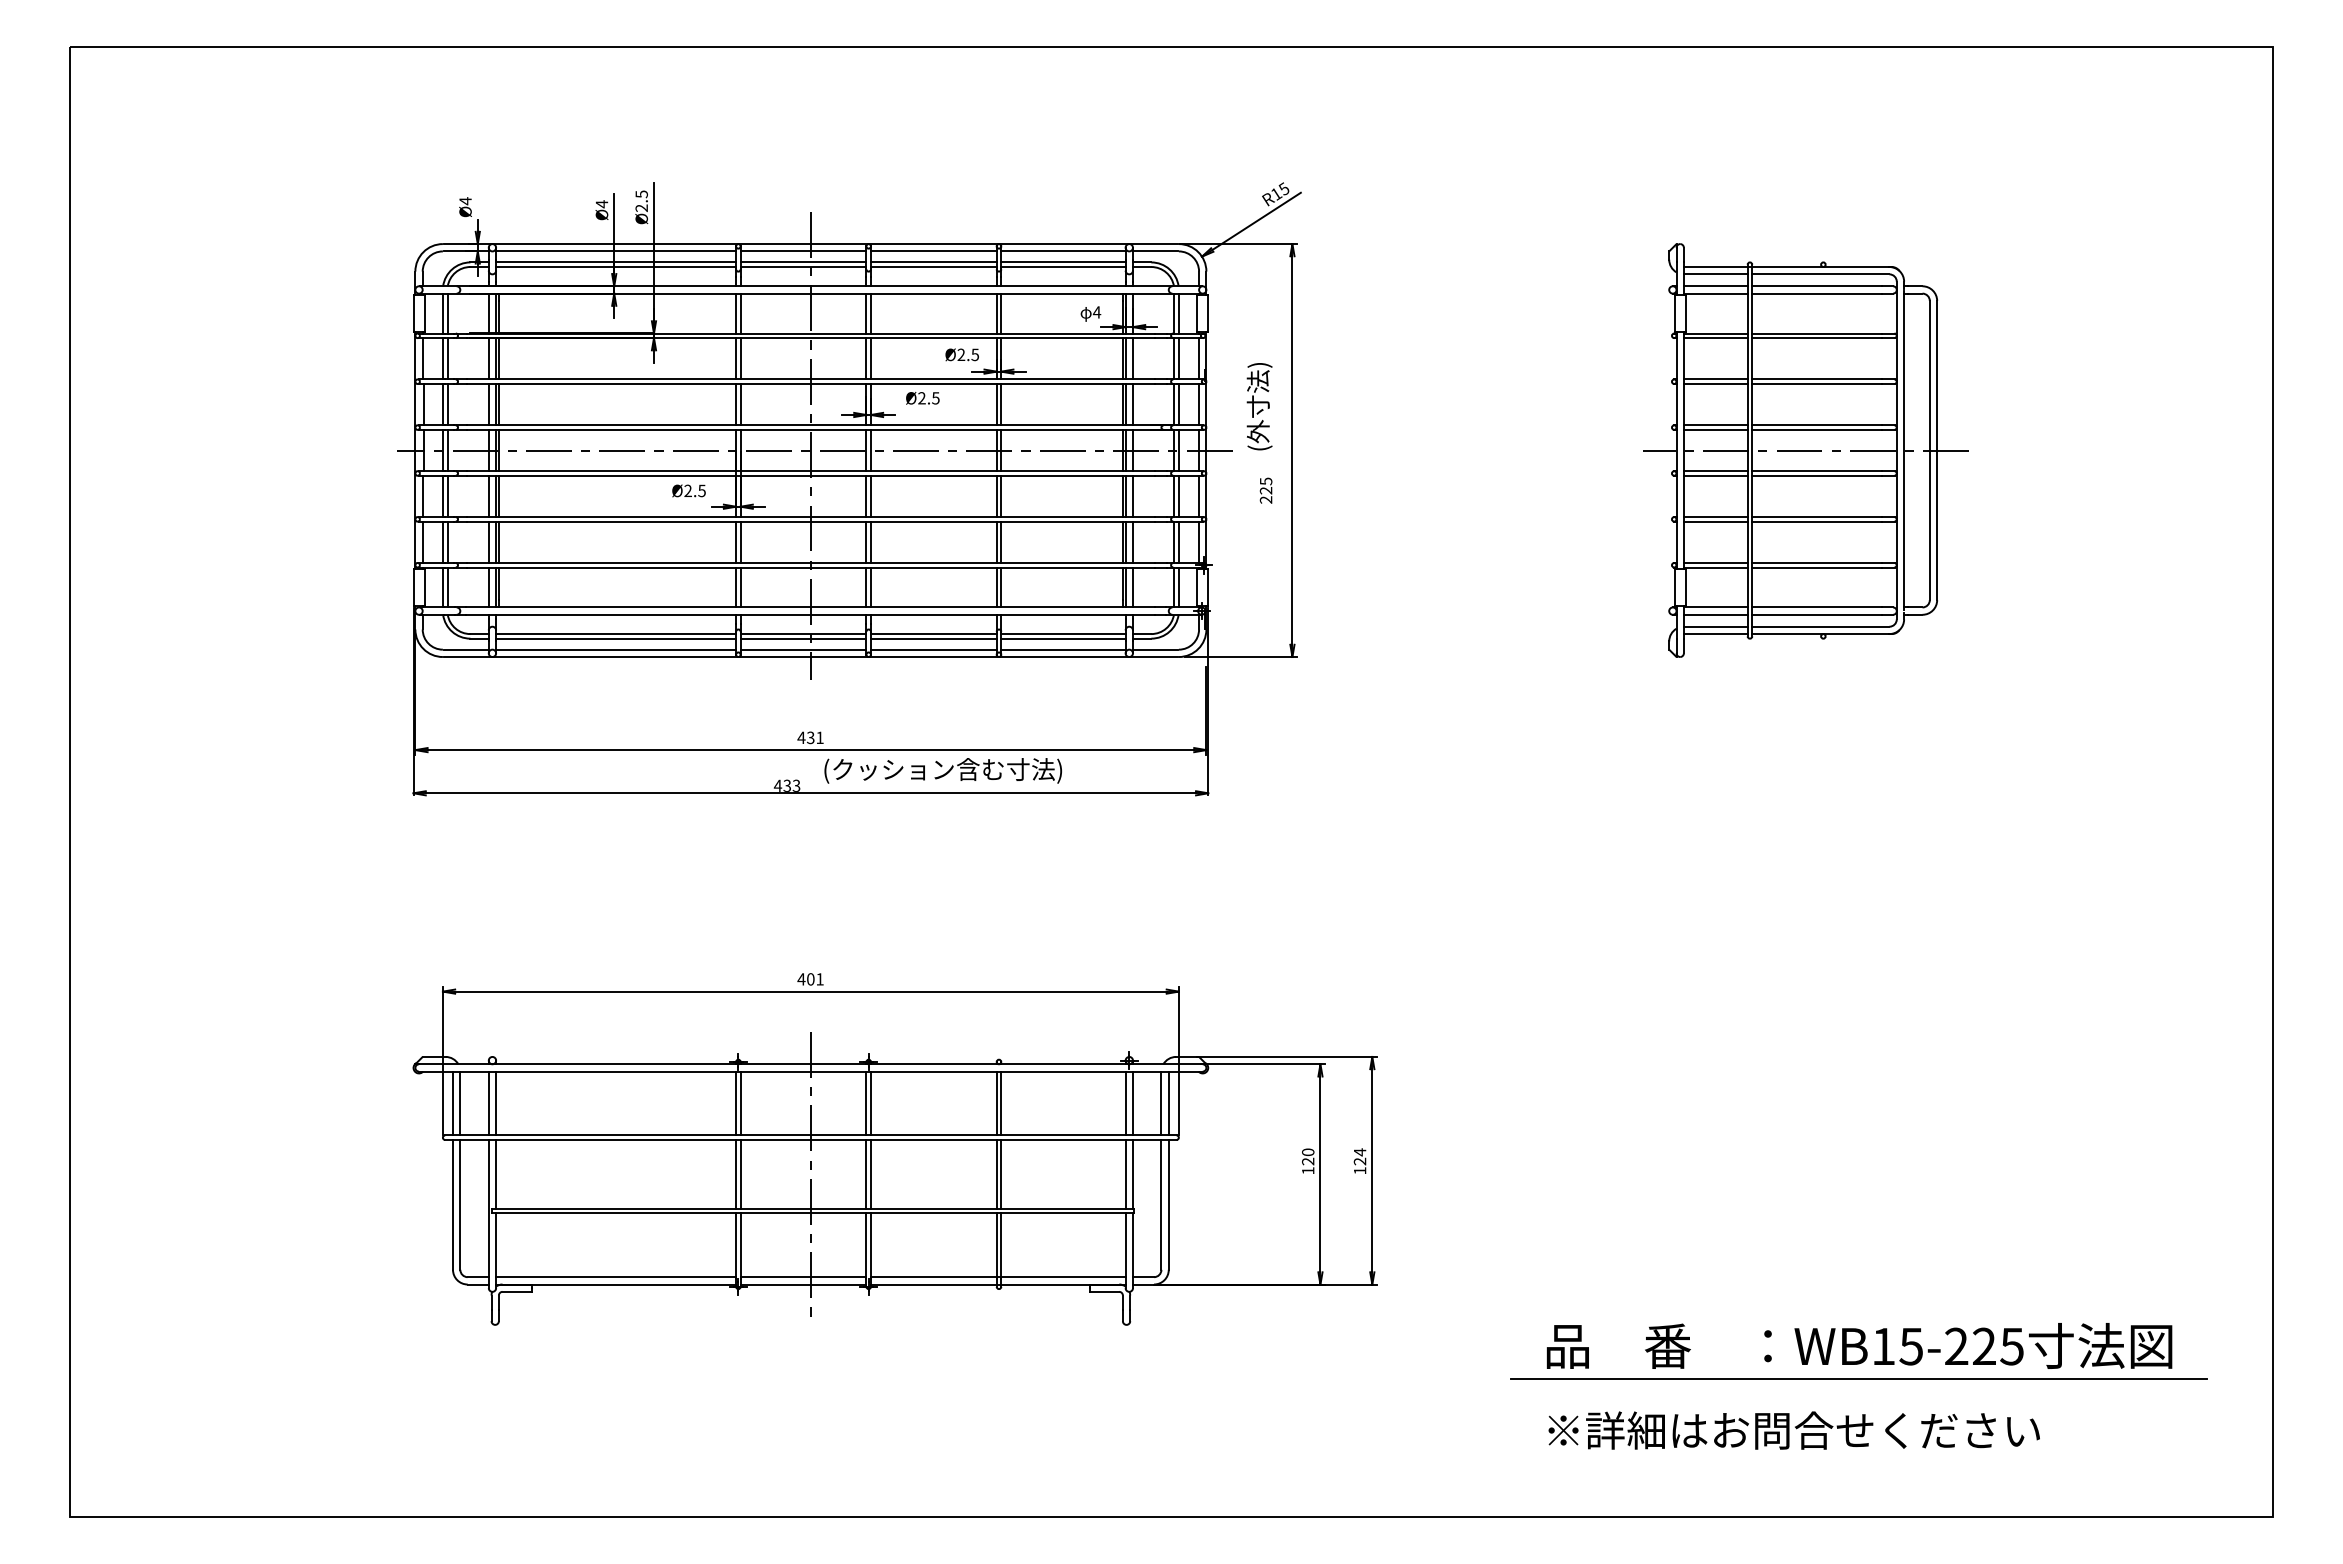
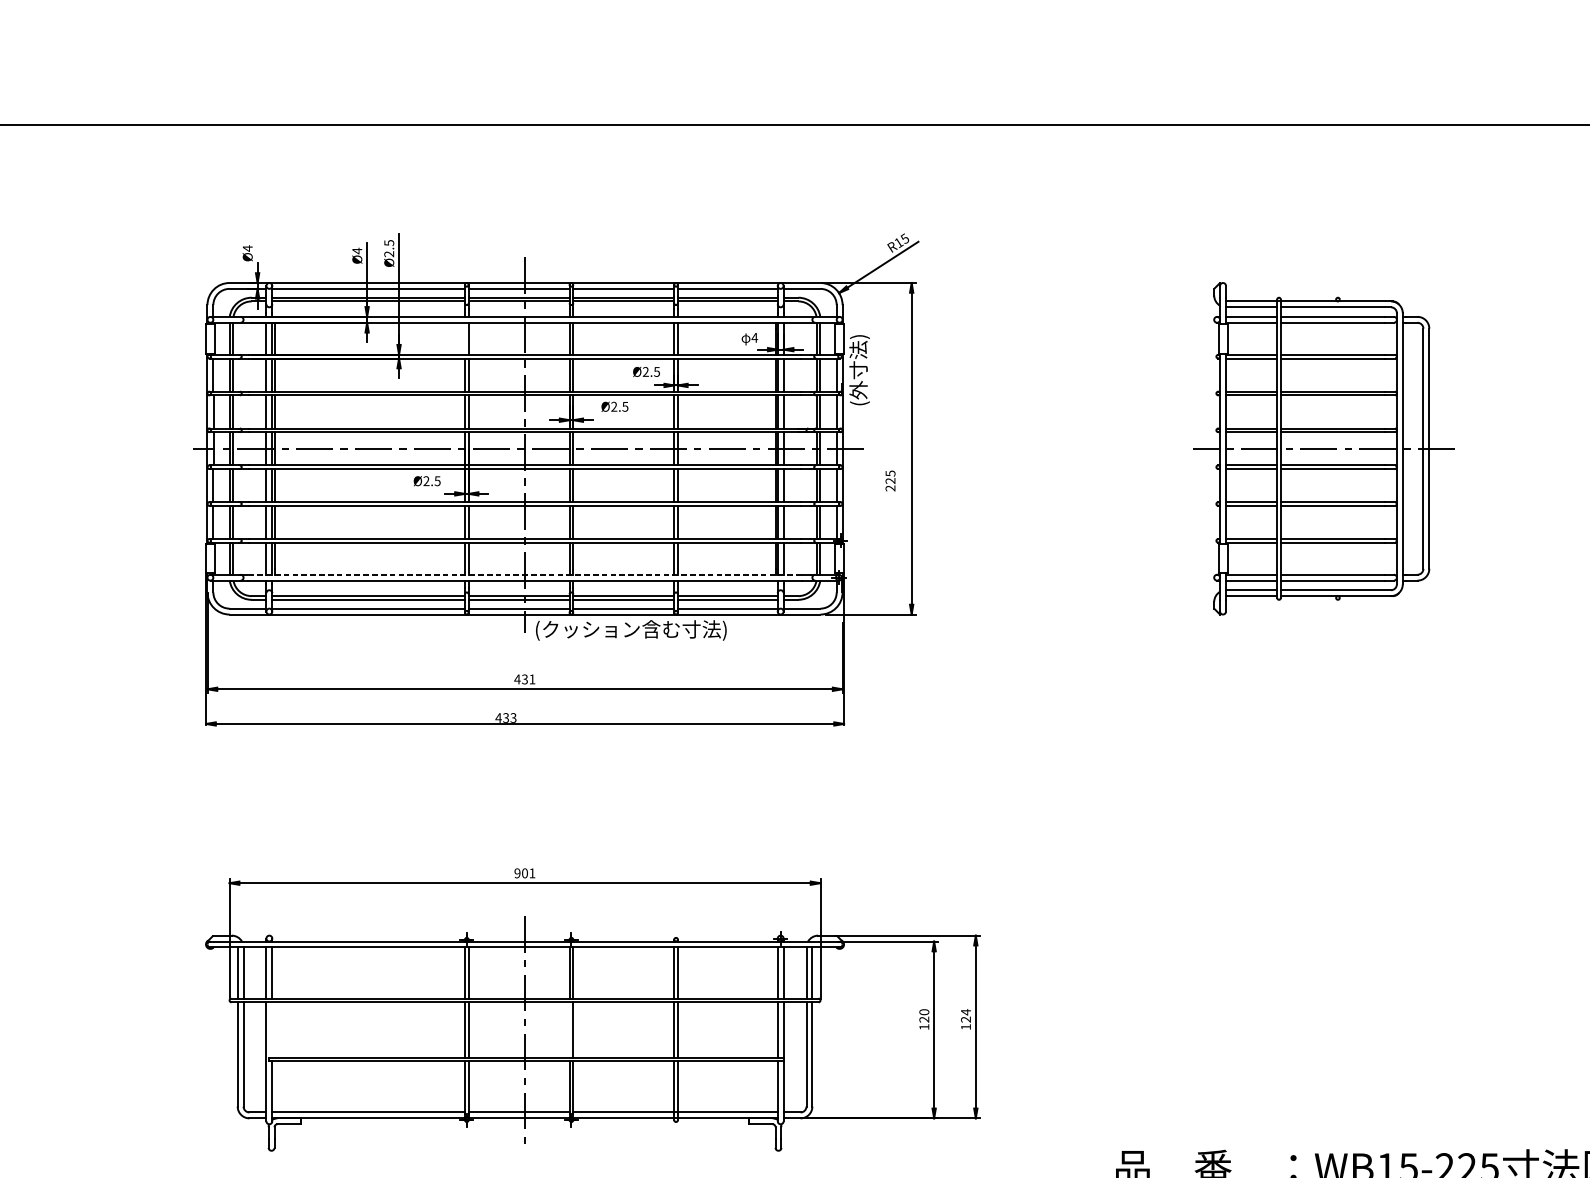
line: (736, 313) -> (465, 338), removed
text: (1259, 406) -> (859, 370), moved
line: (810, 607) -> (524, 574), solid -> dashed
text: (942, 770) -> (630, 630), moved
text: (801, 979) -> (517, 873), 401 -> 901
line: (496, 1173) -> (272, 1029), removed
line: (866, 1173) -> (569, 1029), removed

